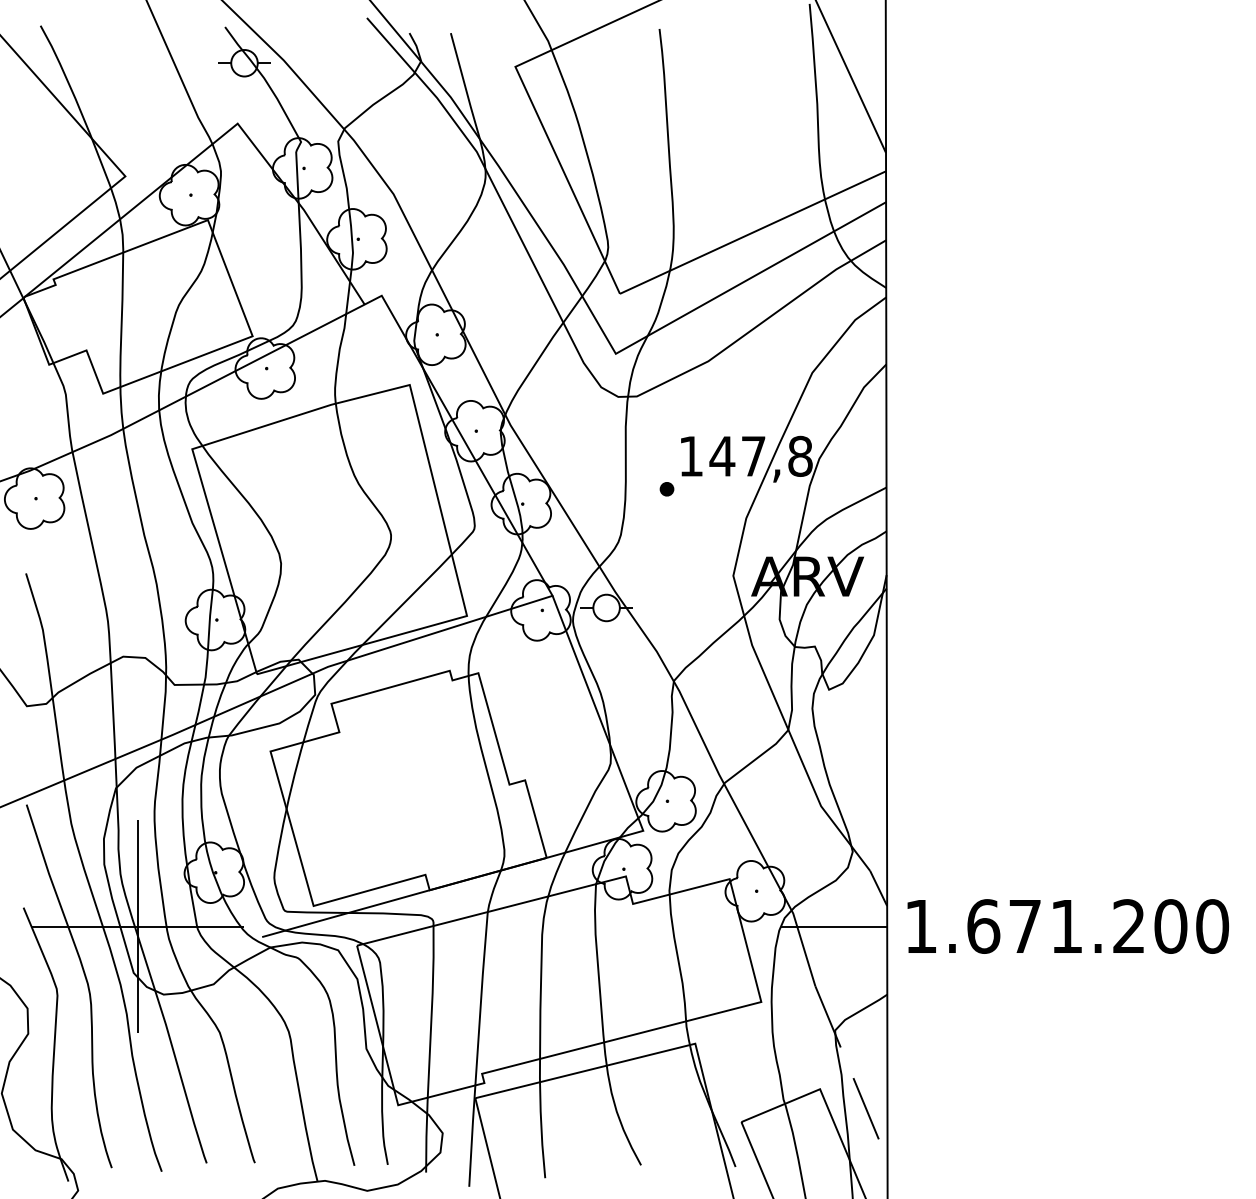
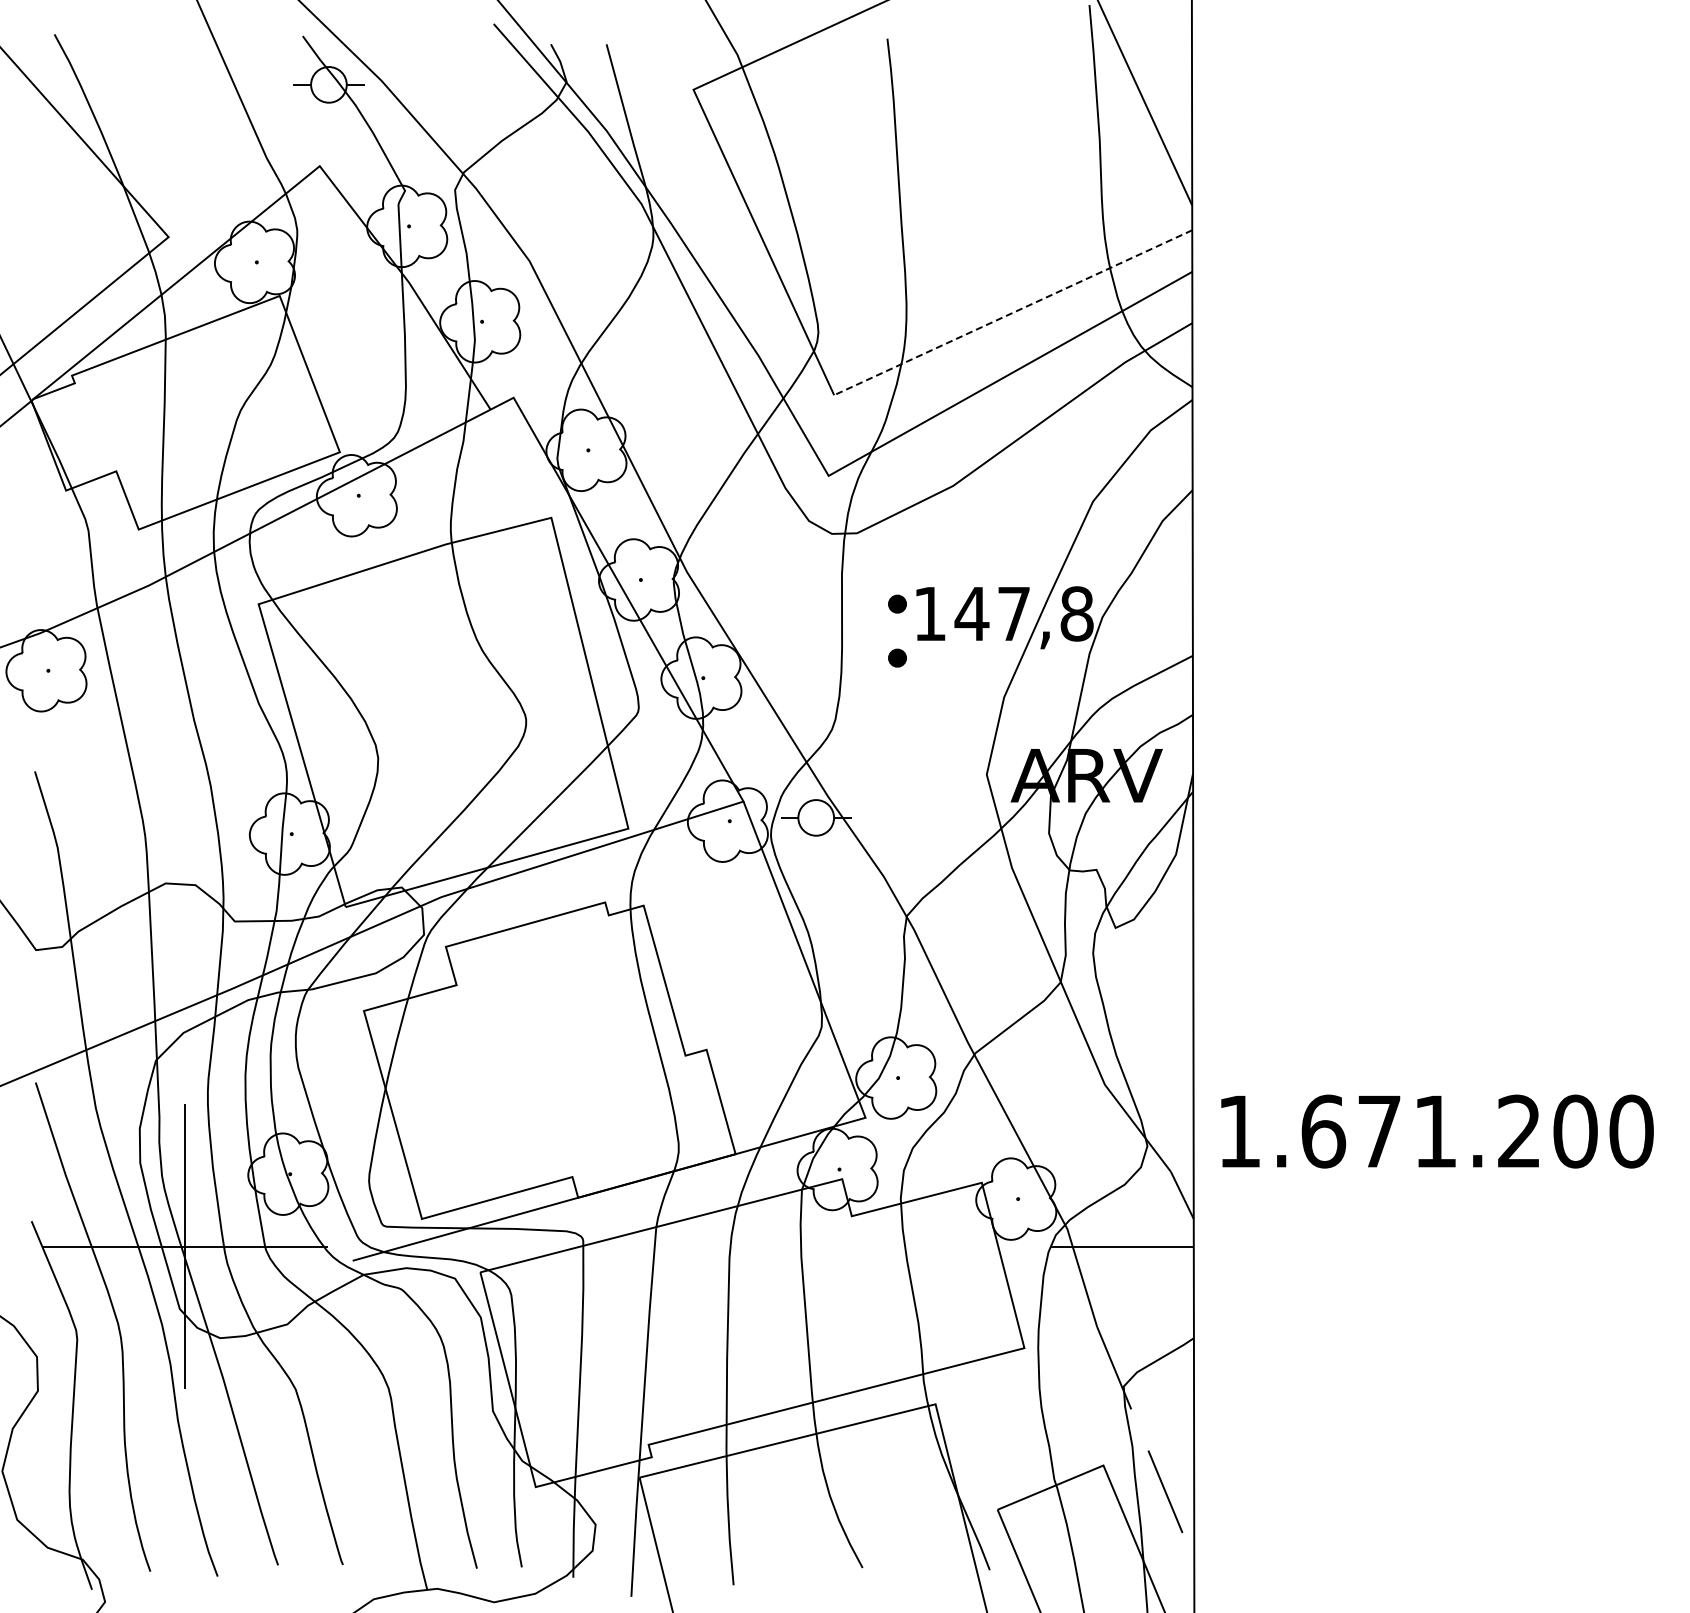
line: (752, 232) -> (1012, 312), solid -> dashed
part: (667, 448) -> (897, 603), added
text: (1068, 926) -> (1437, 1131), moved

